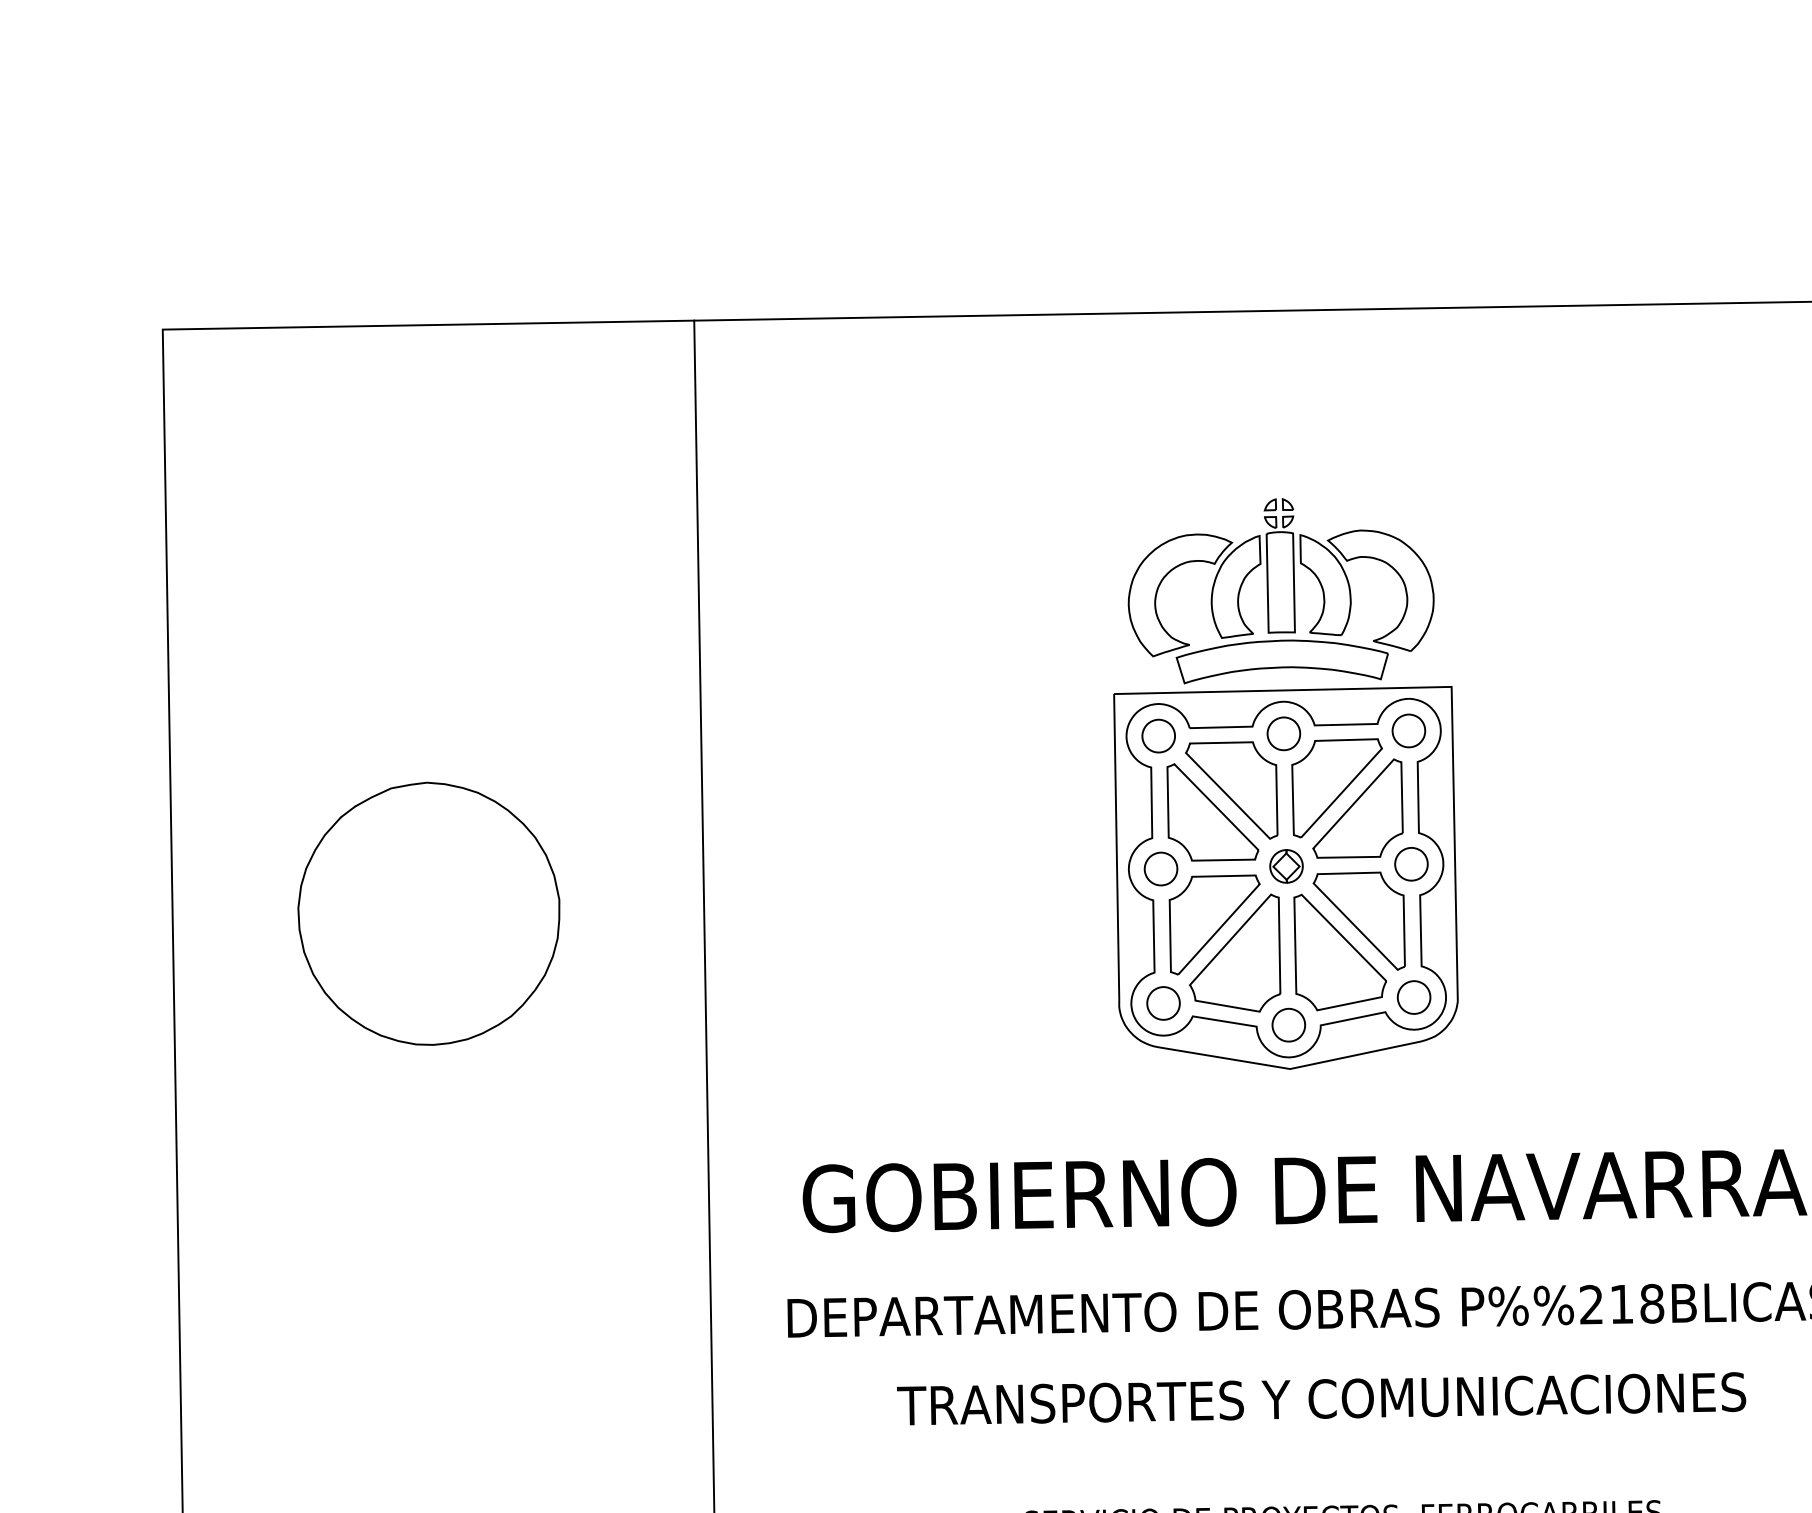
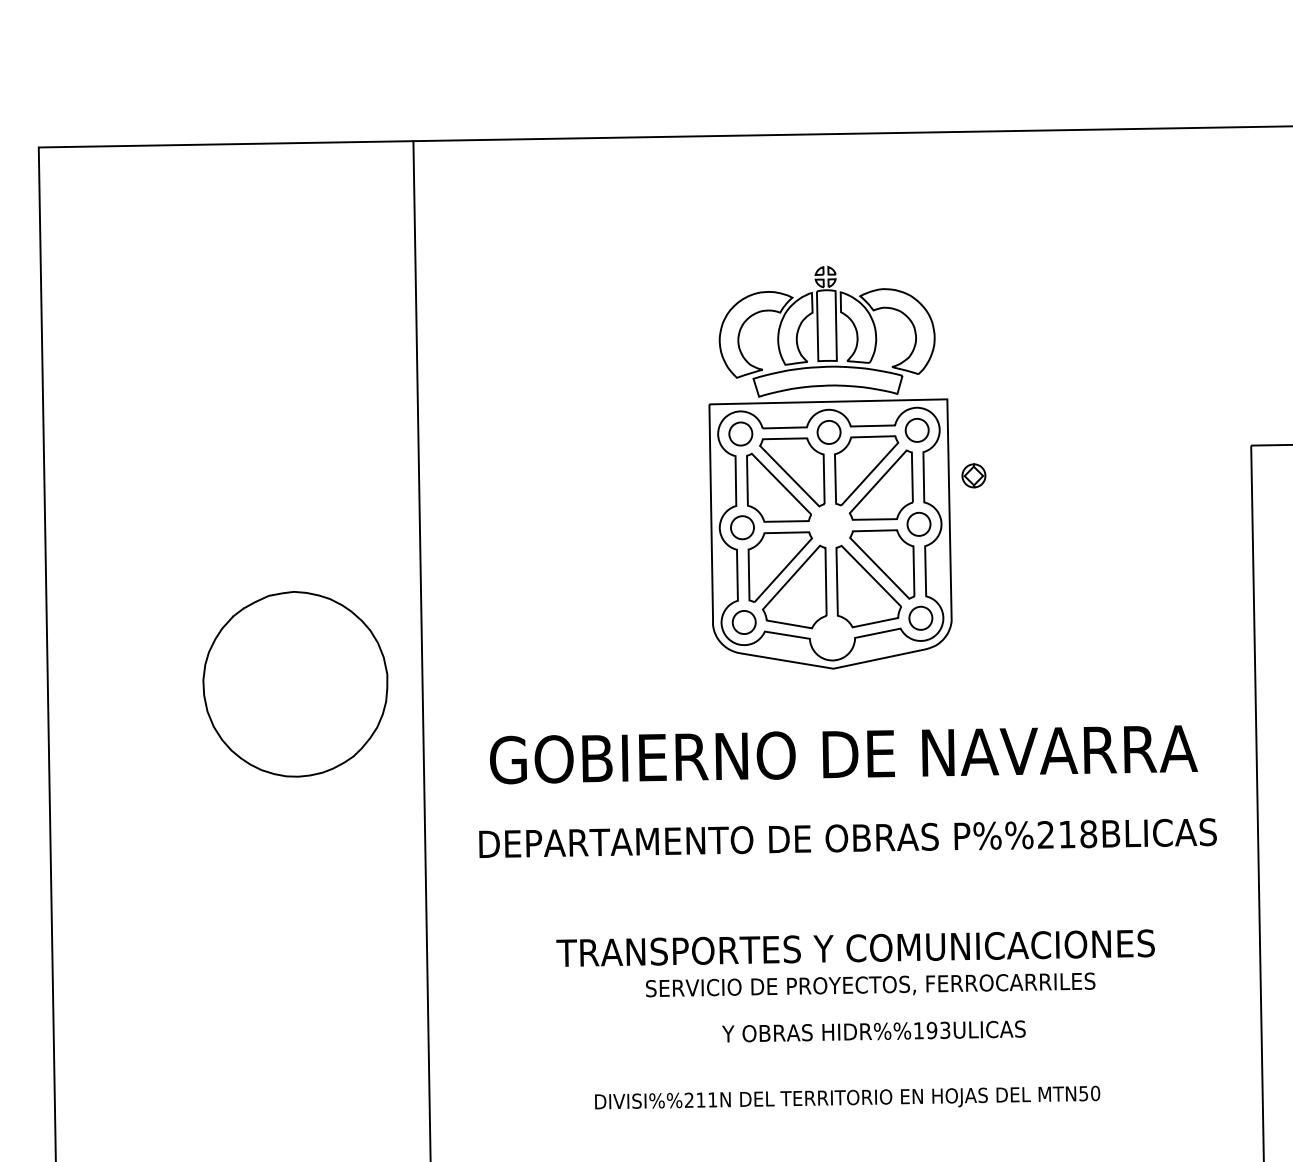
part: (1285, 865) -> (973, 475), moved
part: (429, 914) -> (295, 684), moved
part: (1288, 1024) -> (832, 637), removed
text: (1321, 1397) -> (855, 947), moved

